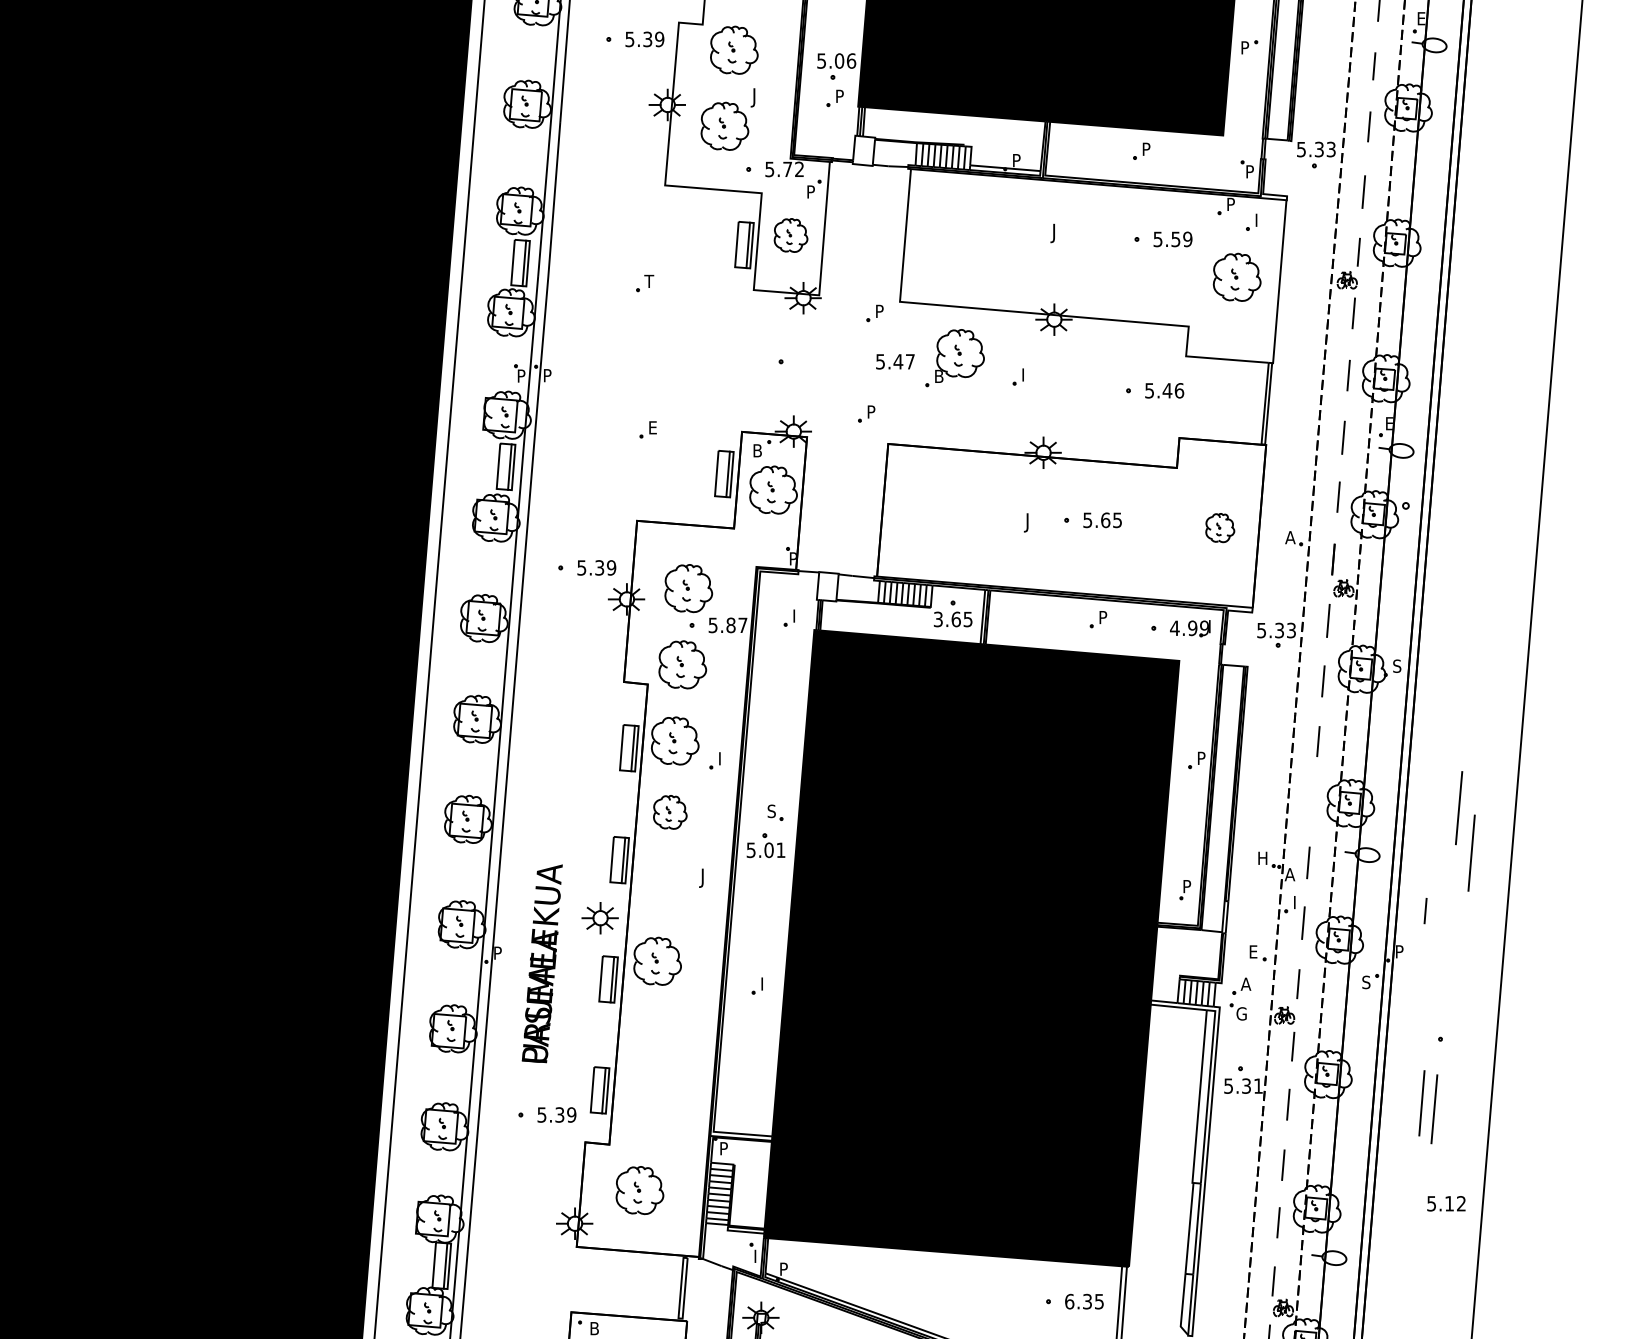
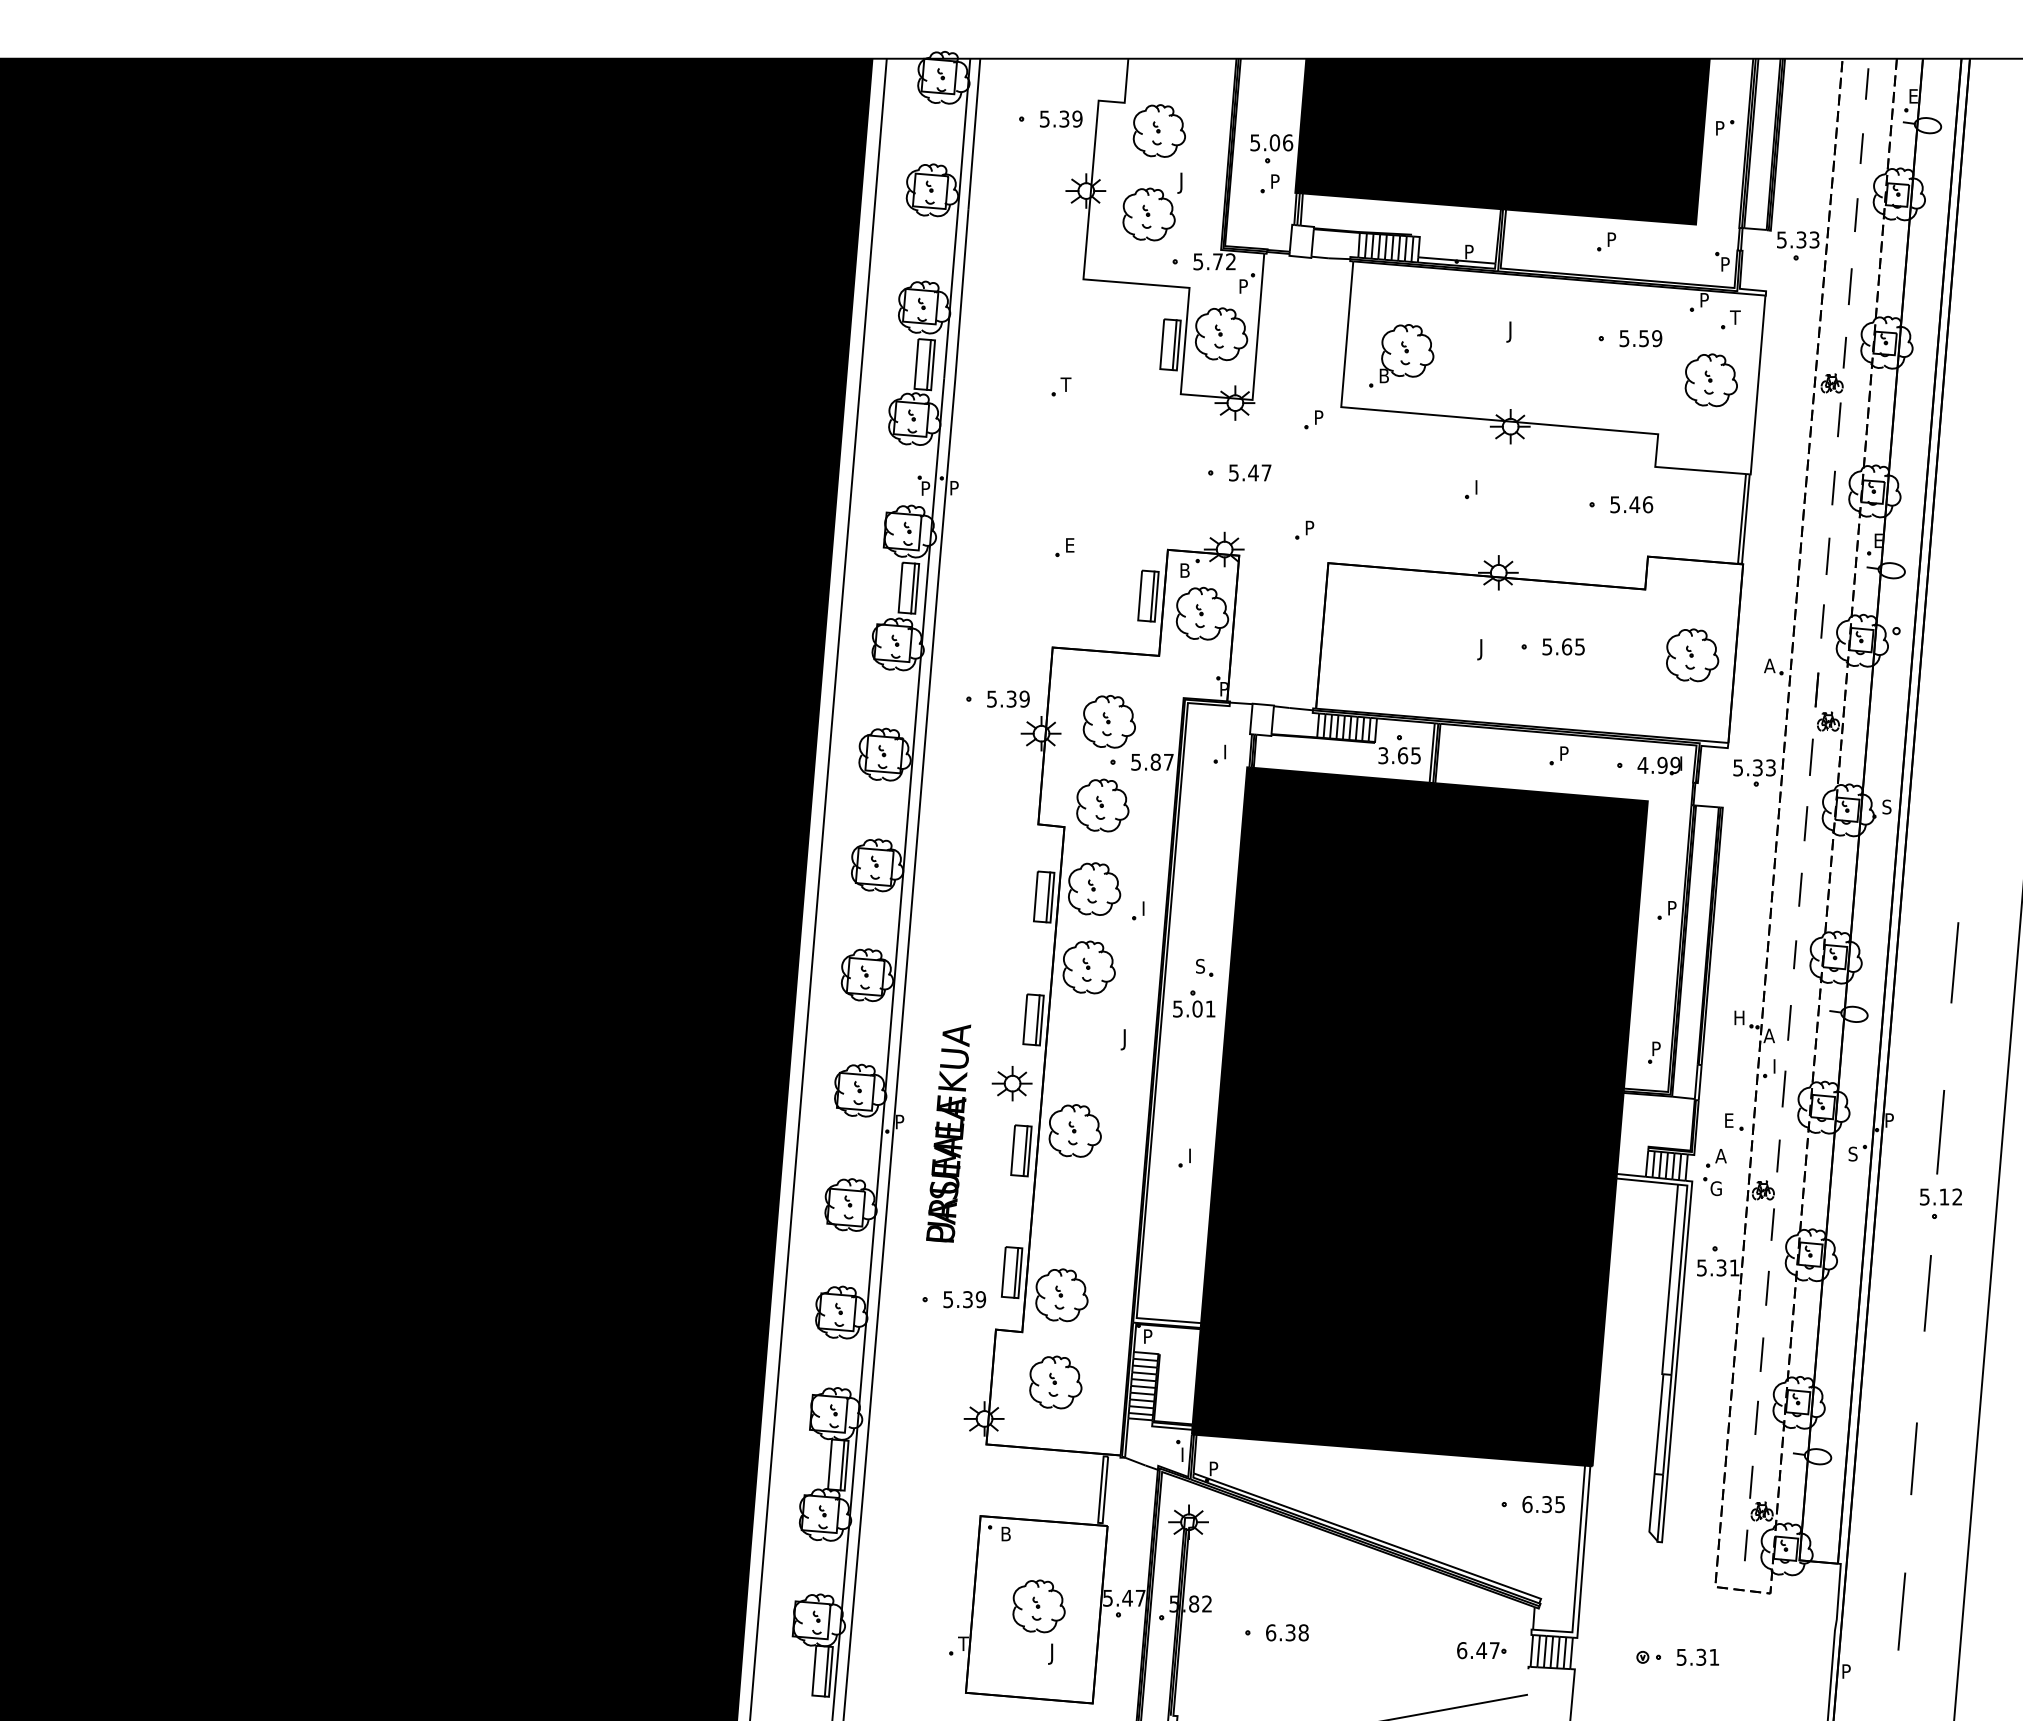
text: (1259, 220) -> (1735, 317), I -> T
part: (790, 235) -> (1221, 334), size x1.43
part: (954, 357) -> (1401, 355), moved
text: (895, 361) -> (1250, 472), moved
part: (1220, 528) -> (1692, 655), size x1.67
part: (669, 812) -> (1088, 967), size x1.43
line: (1471, 853) -> (1940, 1132), moved
line: (1425, 910) -> (1795, 954), moved
line: (1421, 1103) -> (1913, 1458), moved
part: (645, 1111) -> (1061, 1295), added
text: (1445, 1203) -> (1940, 1196), moved

